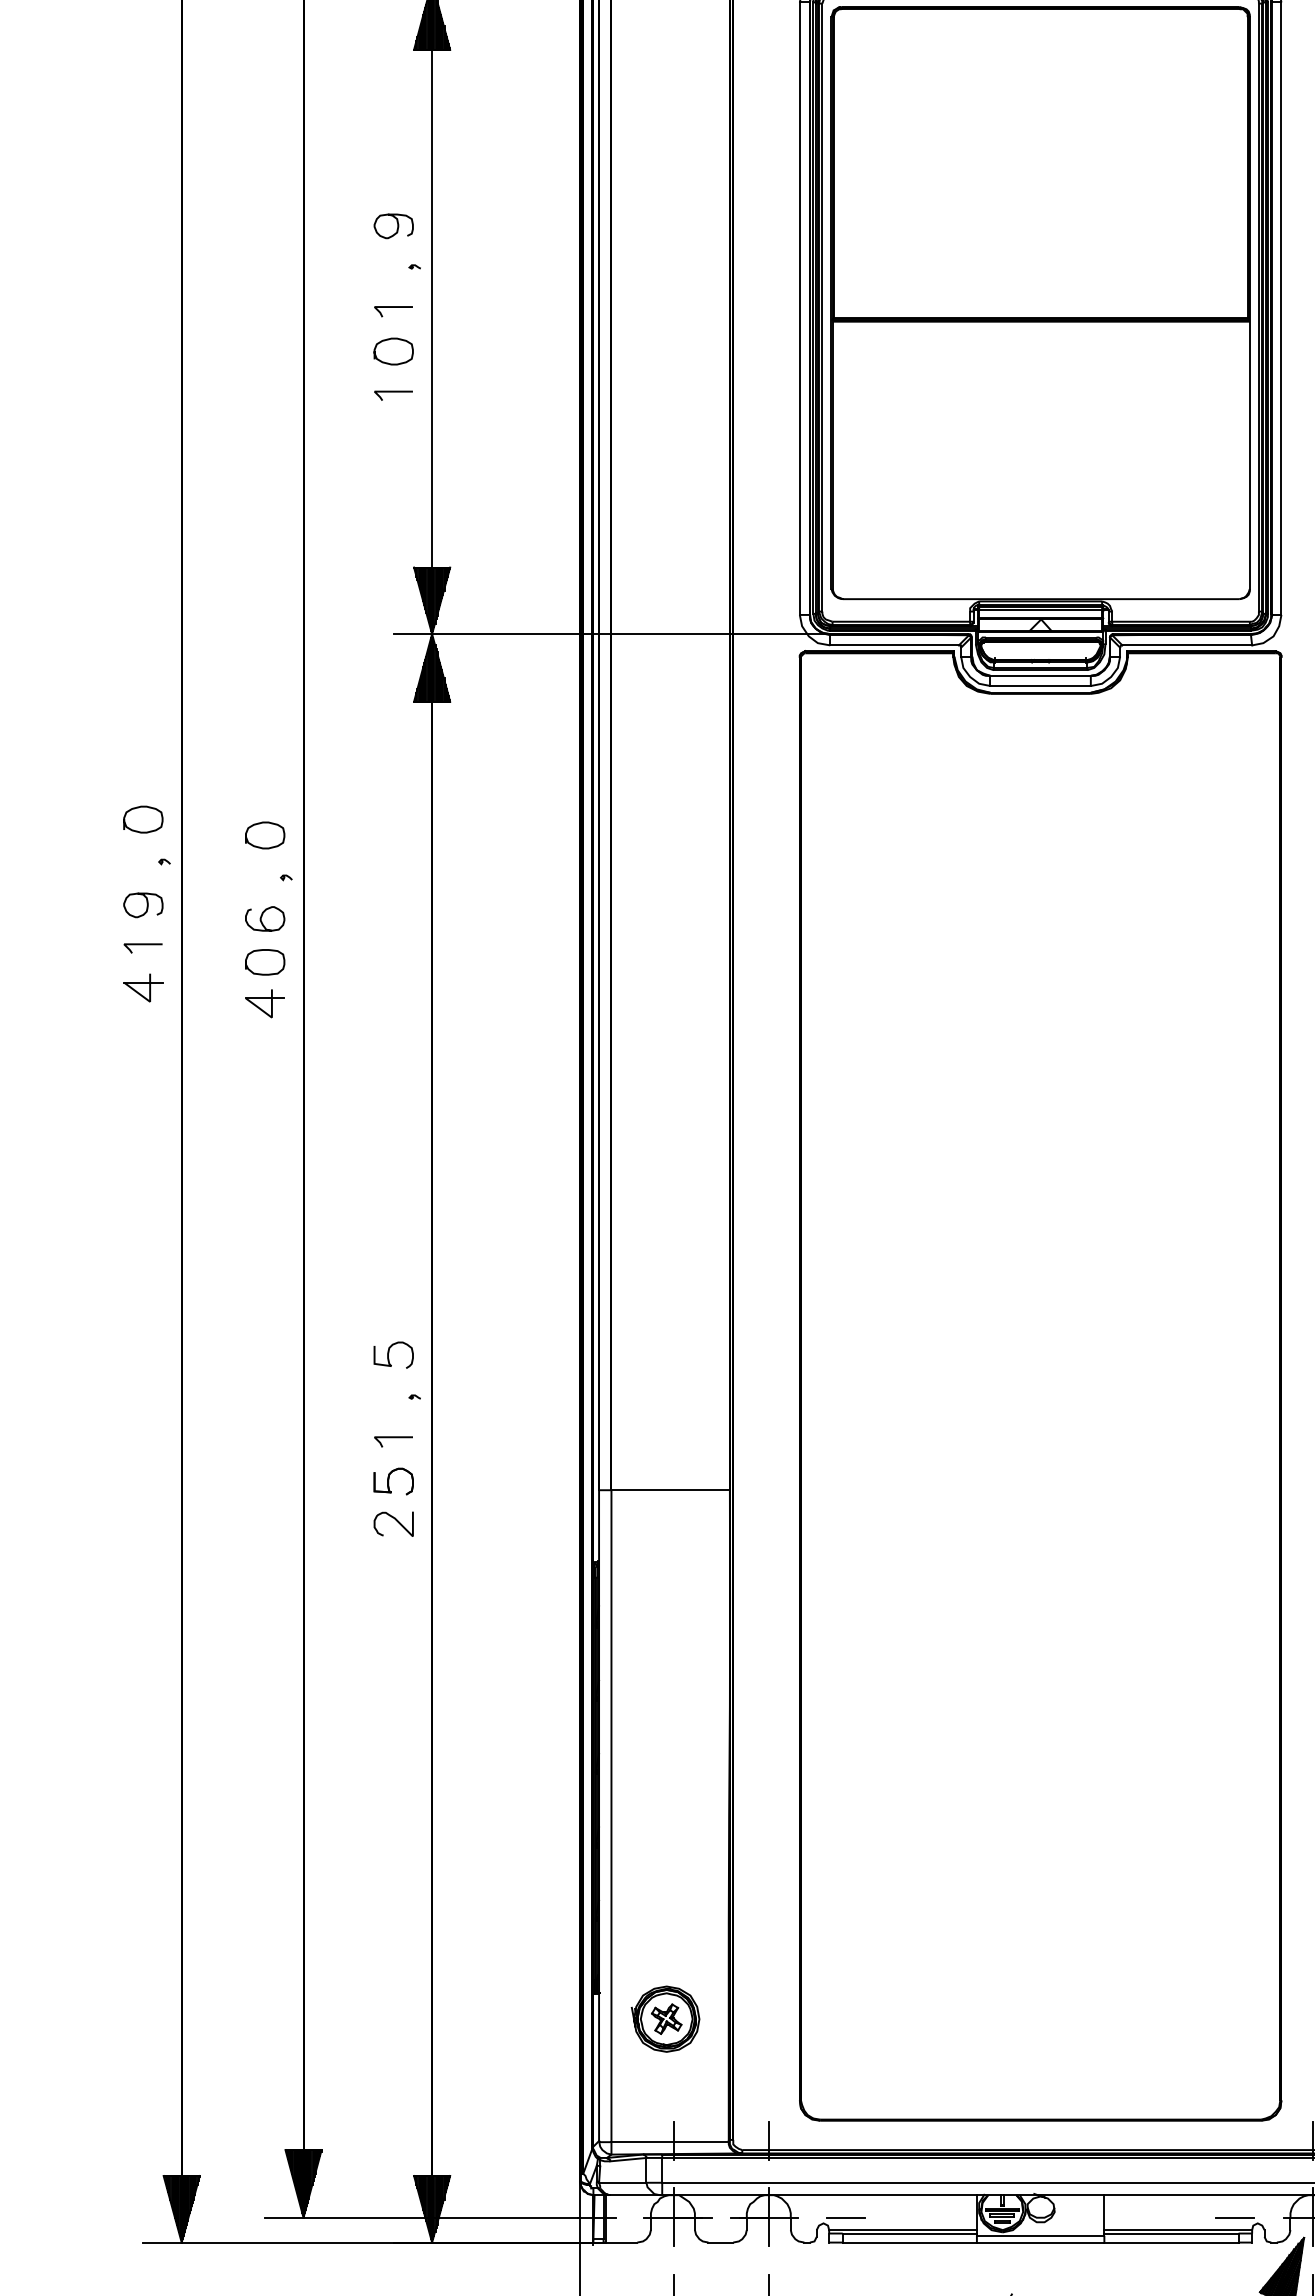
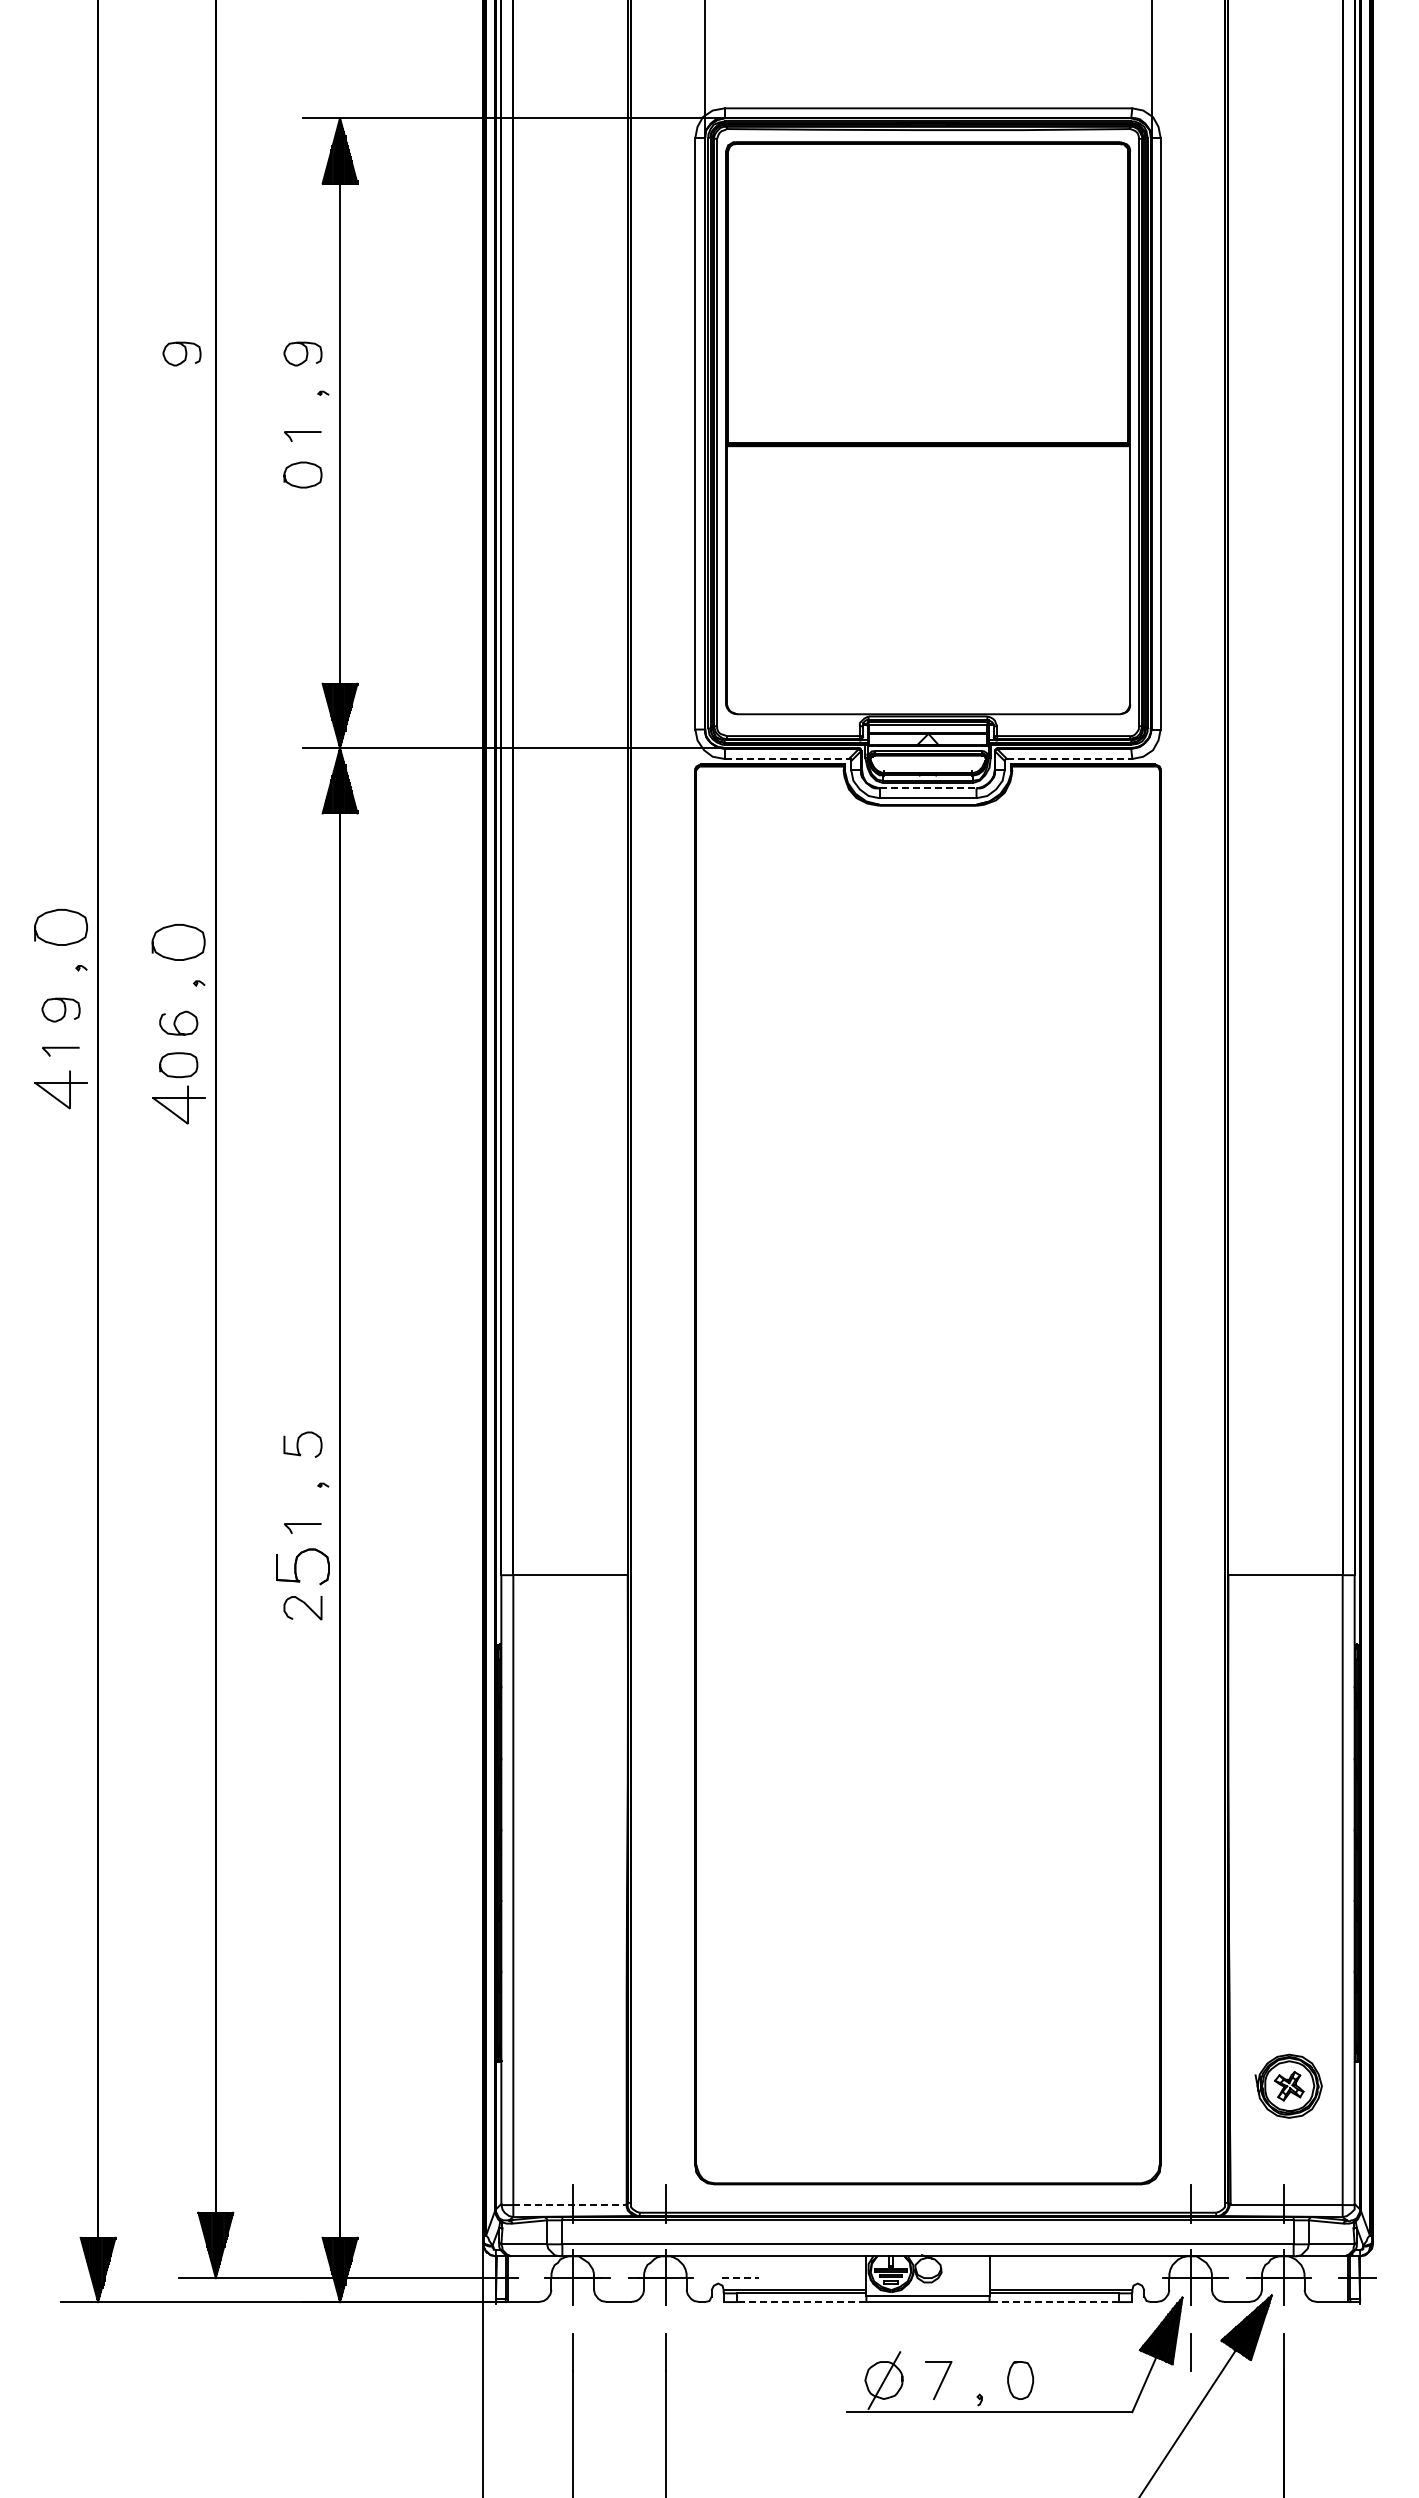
curve: (272, 225) -> (185, 353), added
curve: (393, 392) -> (302, 514), removed
line: (895, 644) -> (787, 758), solid -> dashed
line: (1187, 644) -> (1069, 758), solid -> dashed
line: (1041, 675) -> (928, 788), solid -> dashed
part: (142, 818) -> (60, 926), size x1.4
part: (264, 835) -> (178, 942), size x1.4
part: (143, 987) -> (61, 1089), size x1.4
part: (264, 1004) -> (178, 1105), size x1.4
part: (393, 1481) -> (302, 1566), size x1.4
part: (665, 2018) -> (565, 2085), removed
line: (670, 2142) -> (570, 2205), solid -> dashed
line: (846, 2218) -> (740, 2278), solid -> dashed
line: (1234, 2218) -> (1115, 2278), removed
line: (909, 2242) -> (801, 2302), solid -> dashed
line: (1171, 2242) -> (1054, 2302), solid -> dashed

